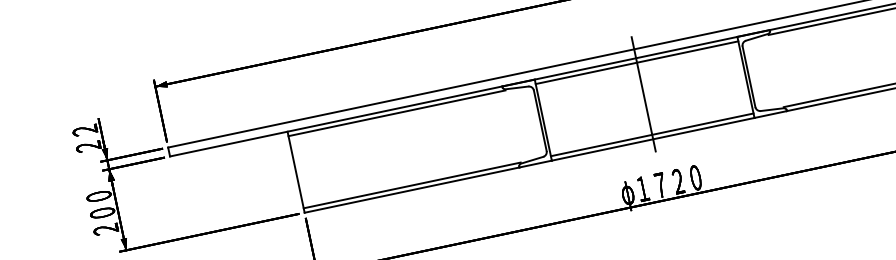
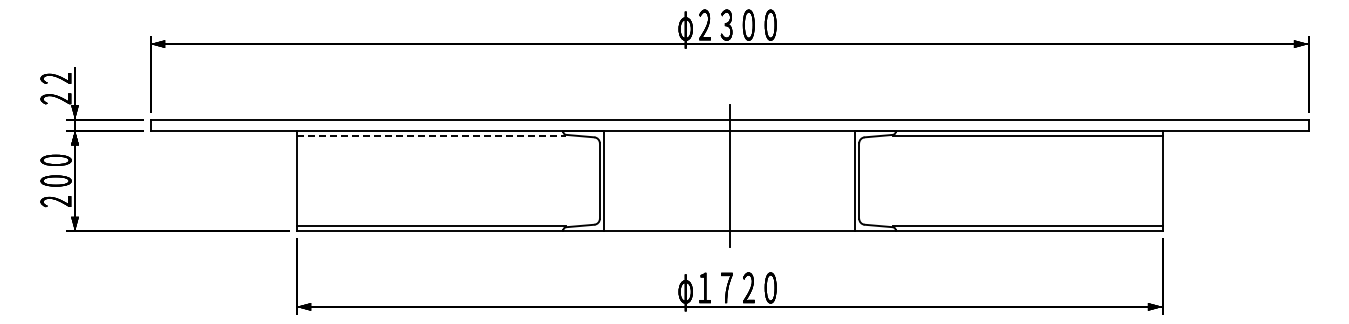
line: (637, 62) -> (729, 136), removed
line: (397, 113) -> (431, 136), solid -> dashed
line: (652, 134) -> (729, 225), removed

